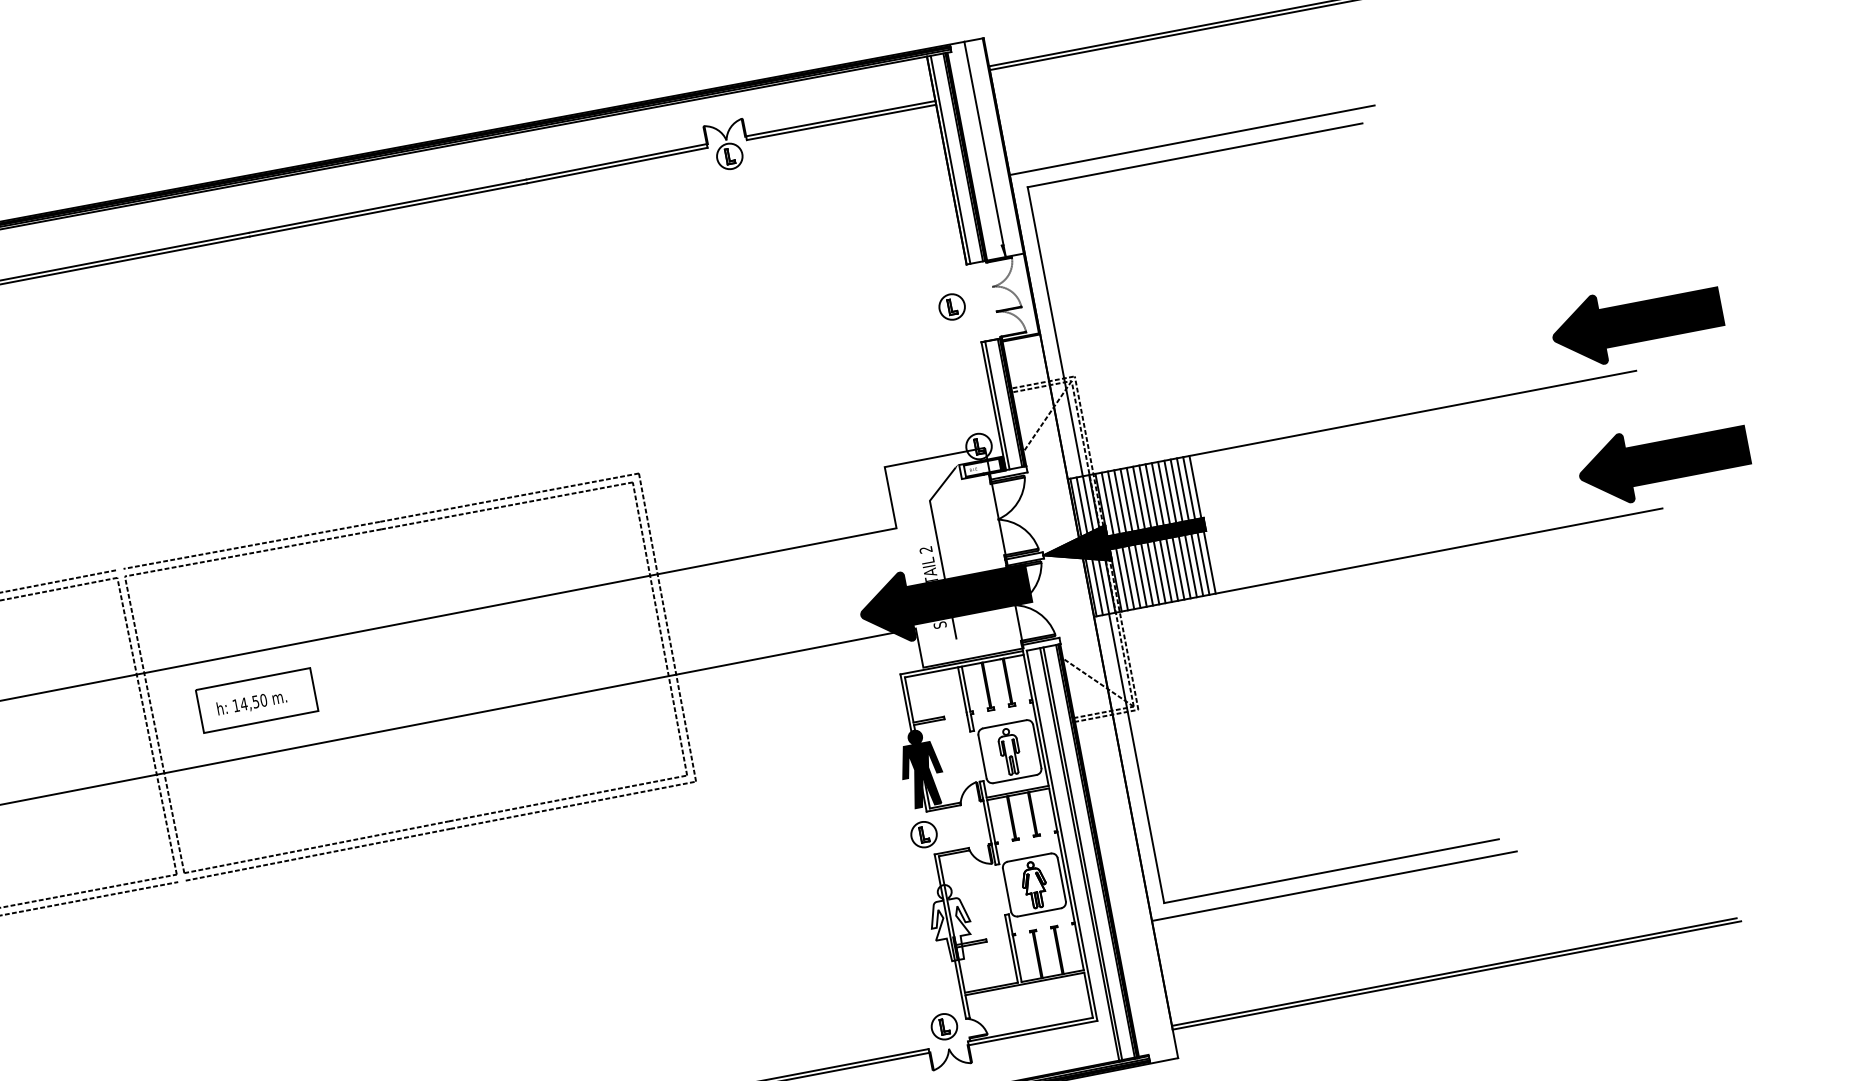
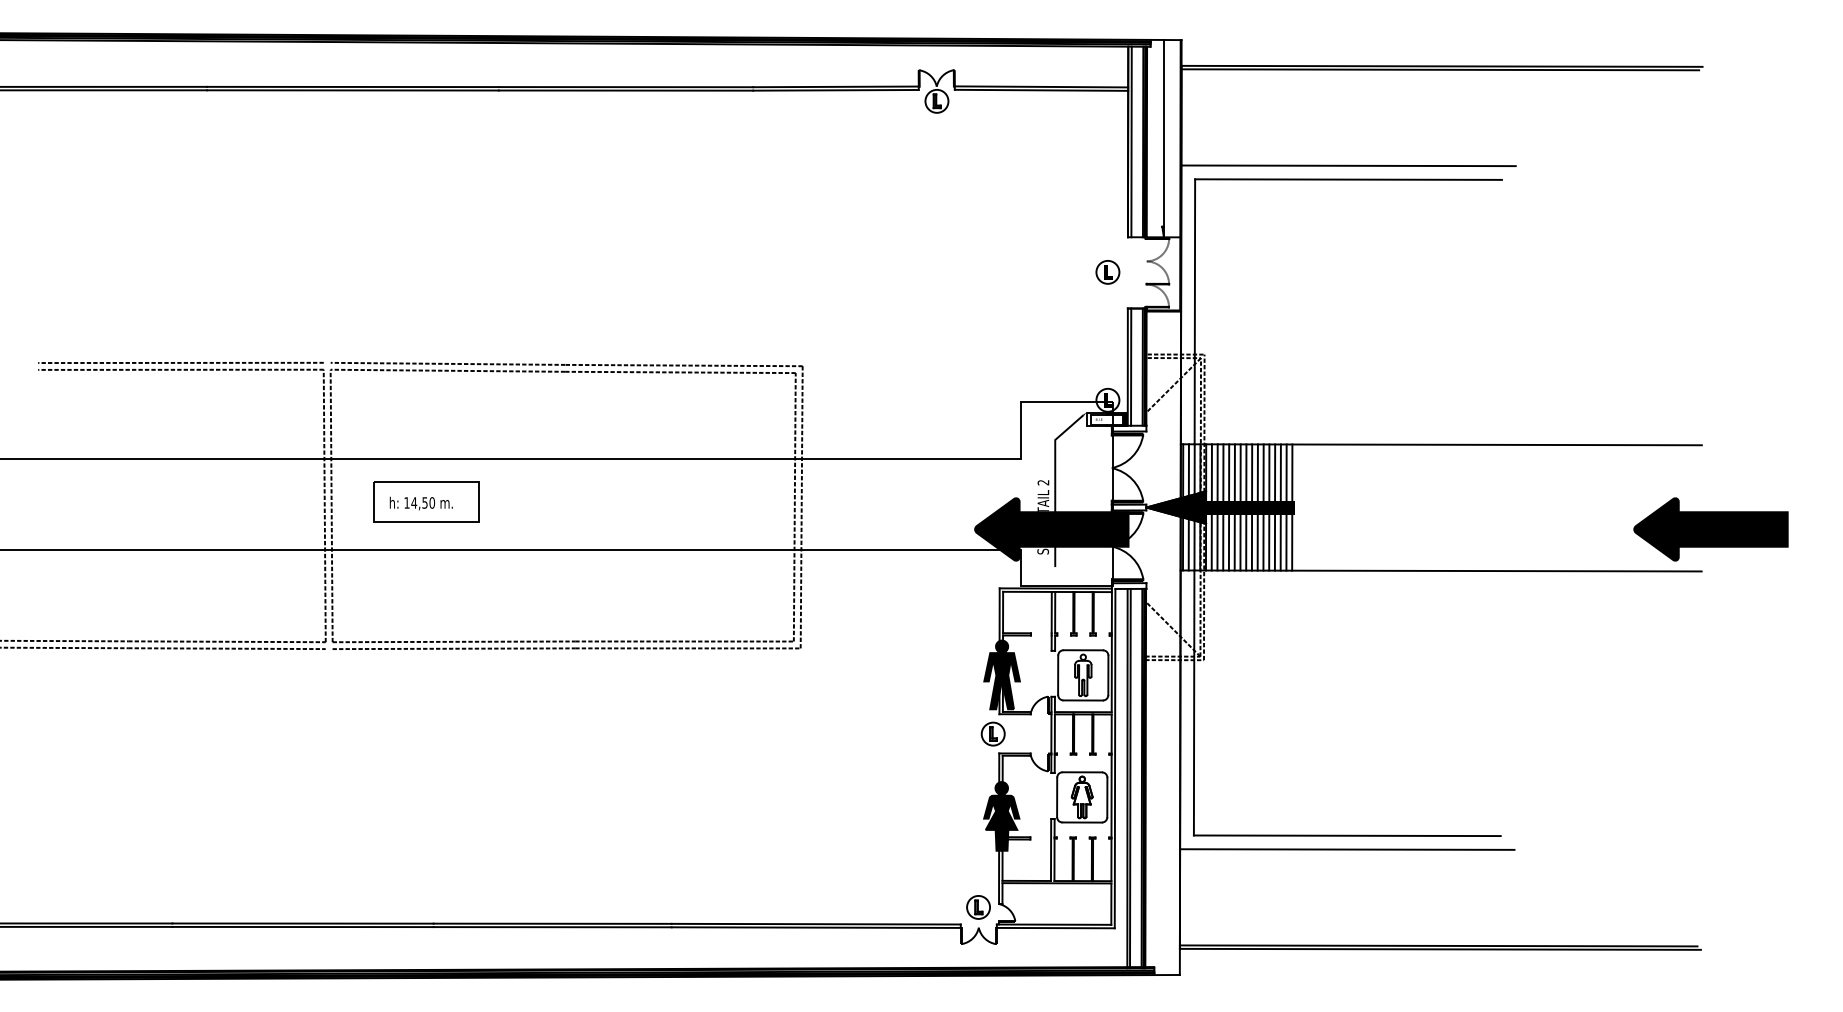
part: (1636, 322) -> (1710, 402), removed
fill: (950, 922) -> (1001, 816), added

